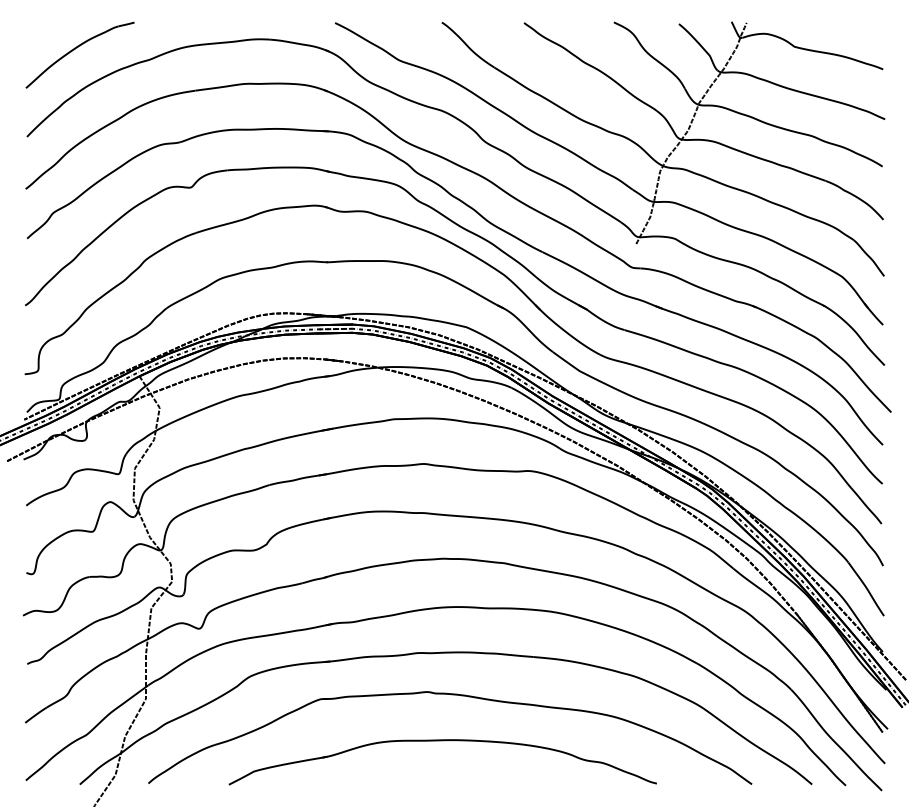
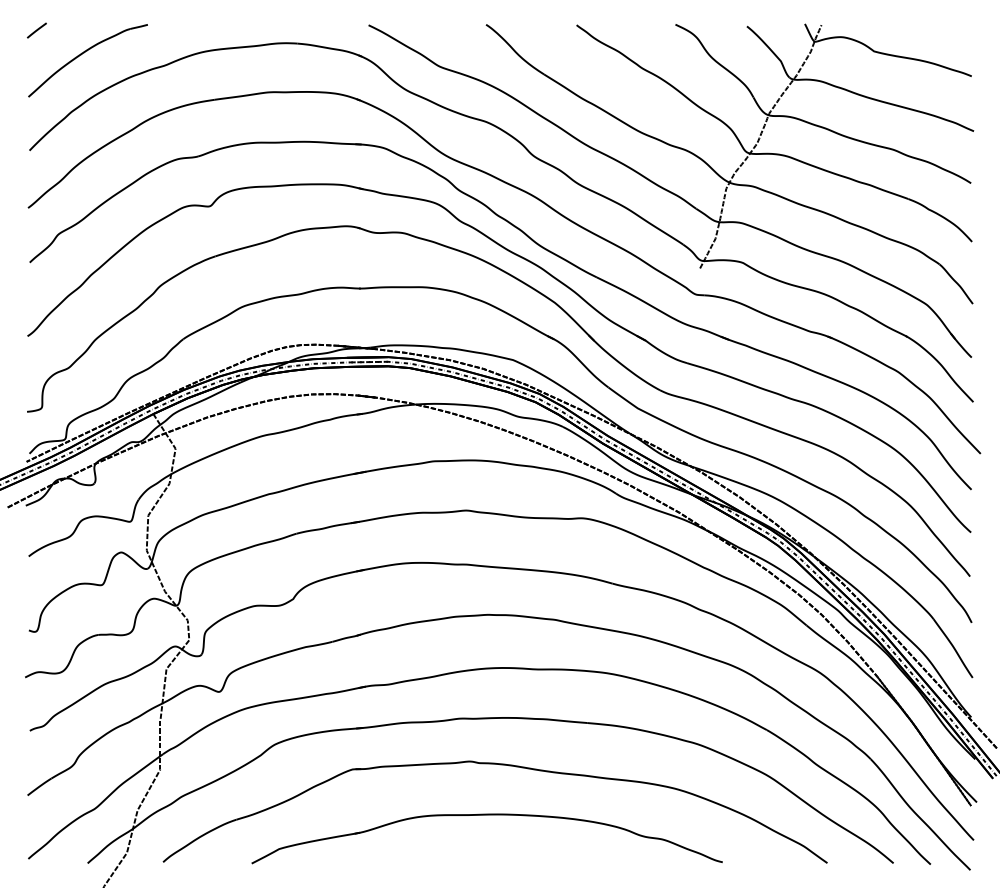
line: (33, 27) -> (36, 30), added

